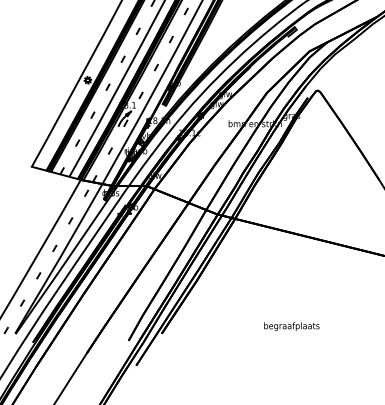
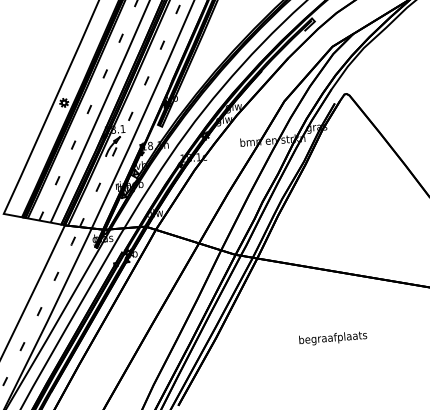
text: (291, 326) -> (332, 338), moved

